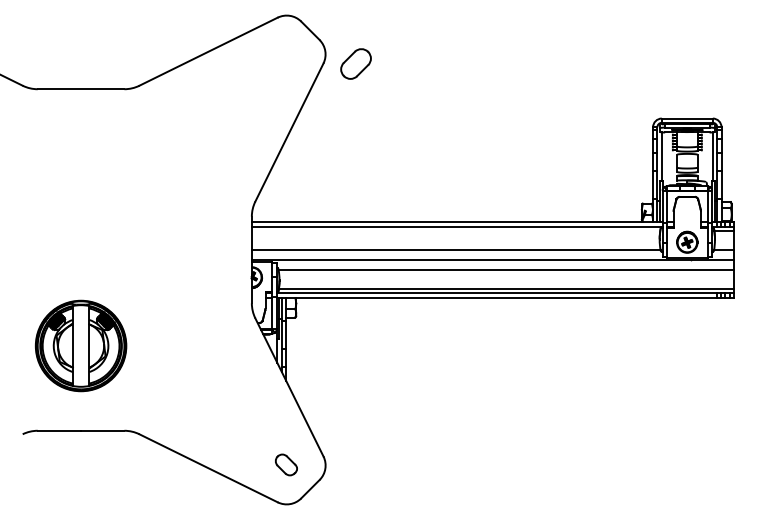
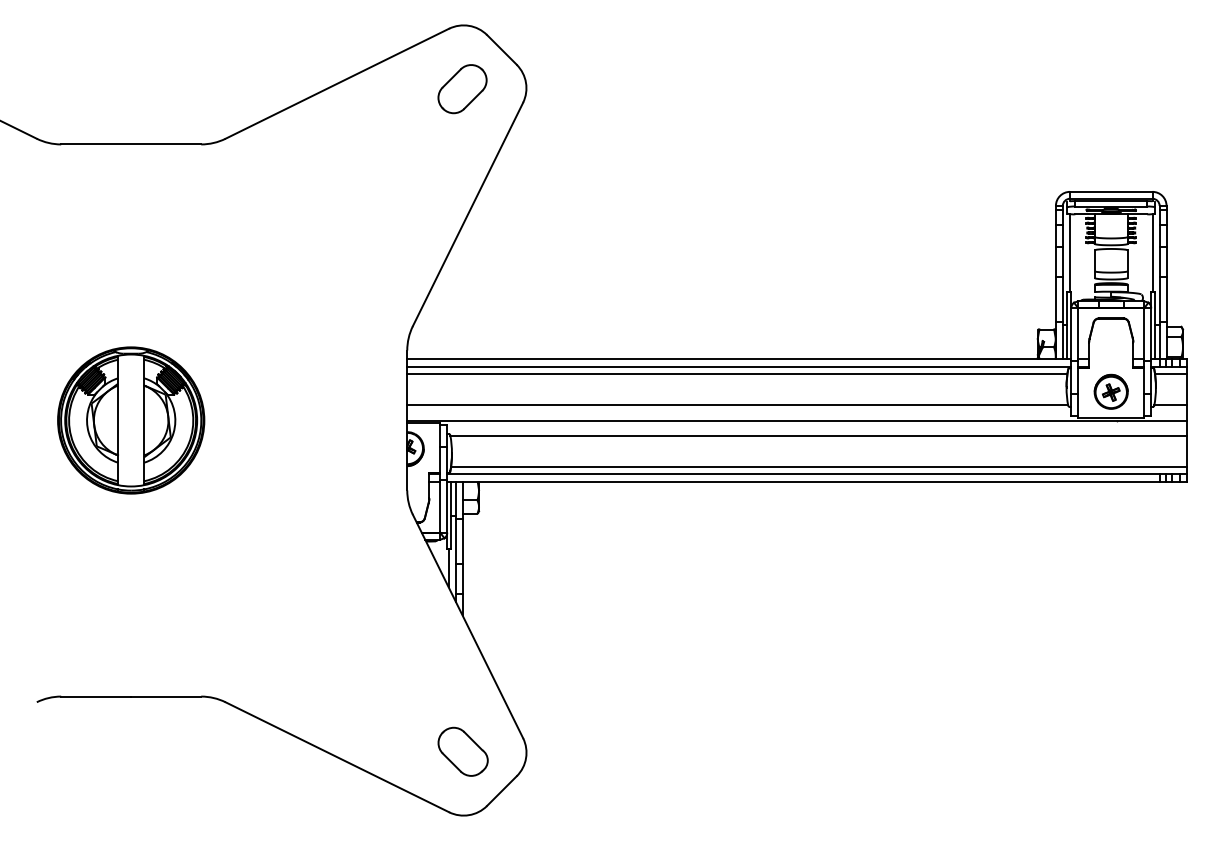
part: (355, 63) -> (461, 88), moved
line: (455, 231) -> (736, 374), added
part: (80, 345) -> (130, 419), moved
part: (286, 464) -> (463, 751), size x1.43

